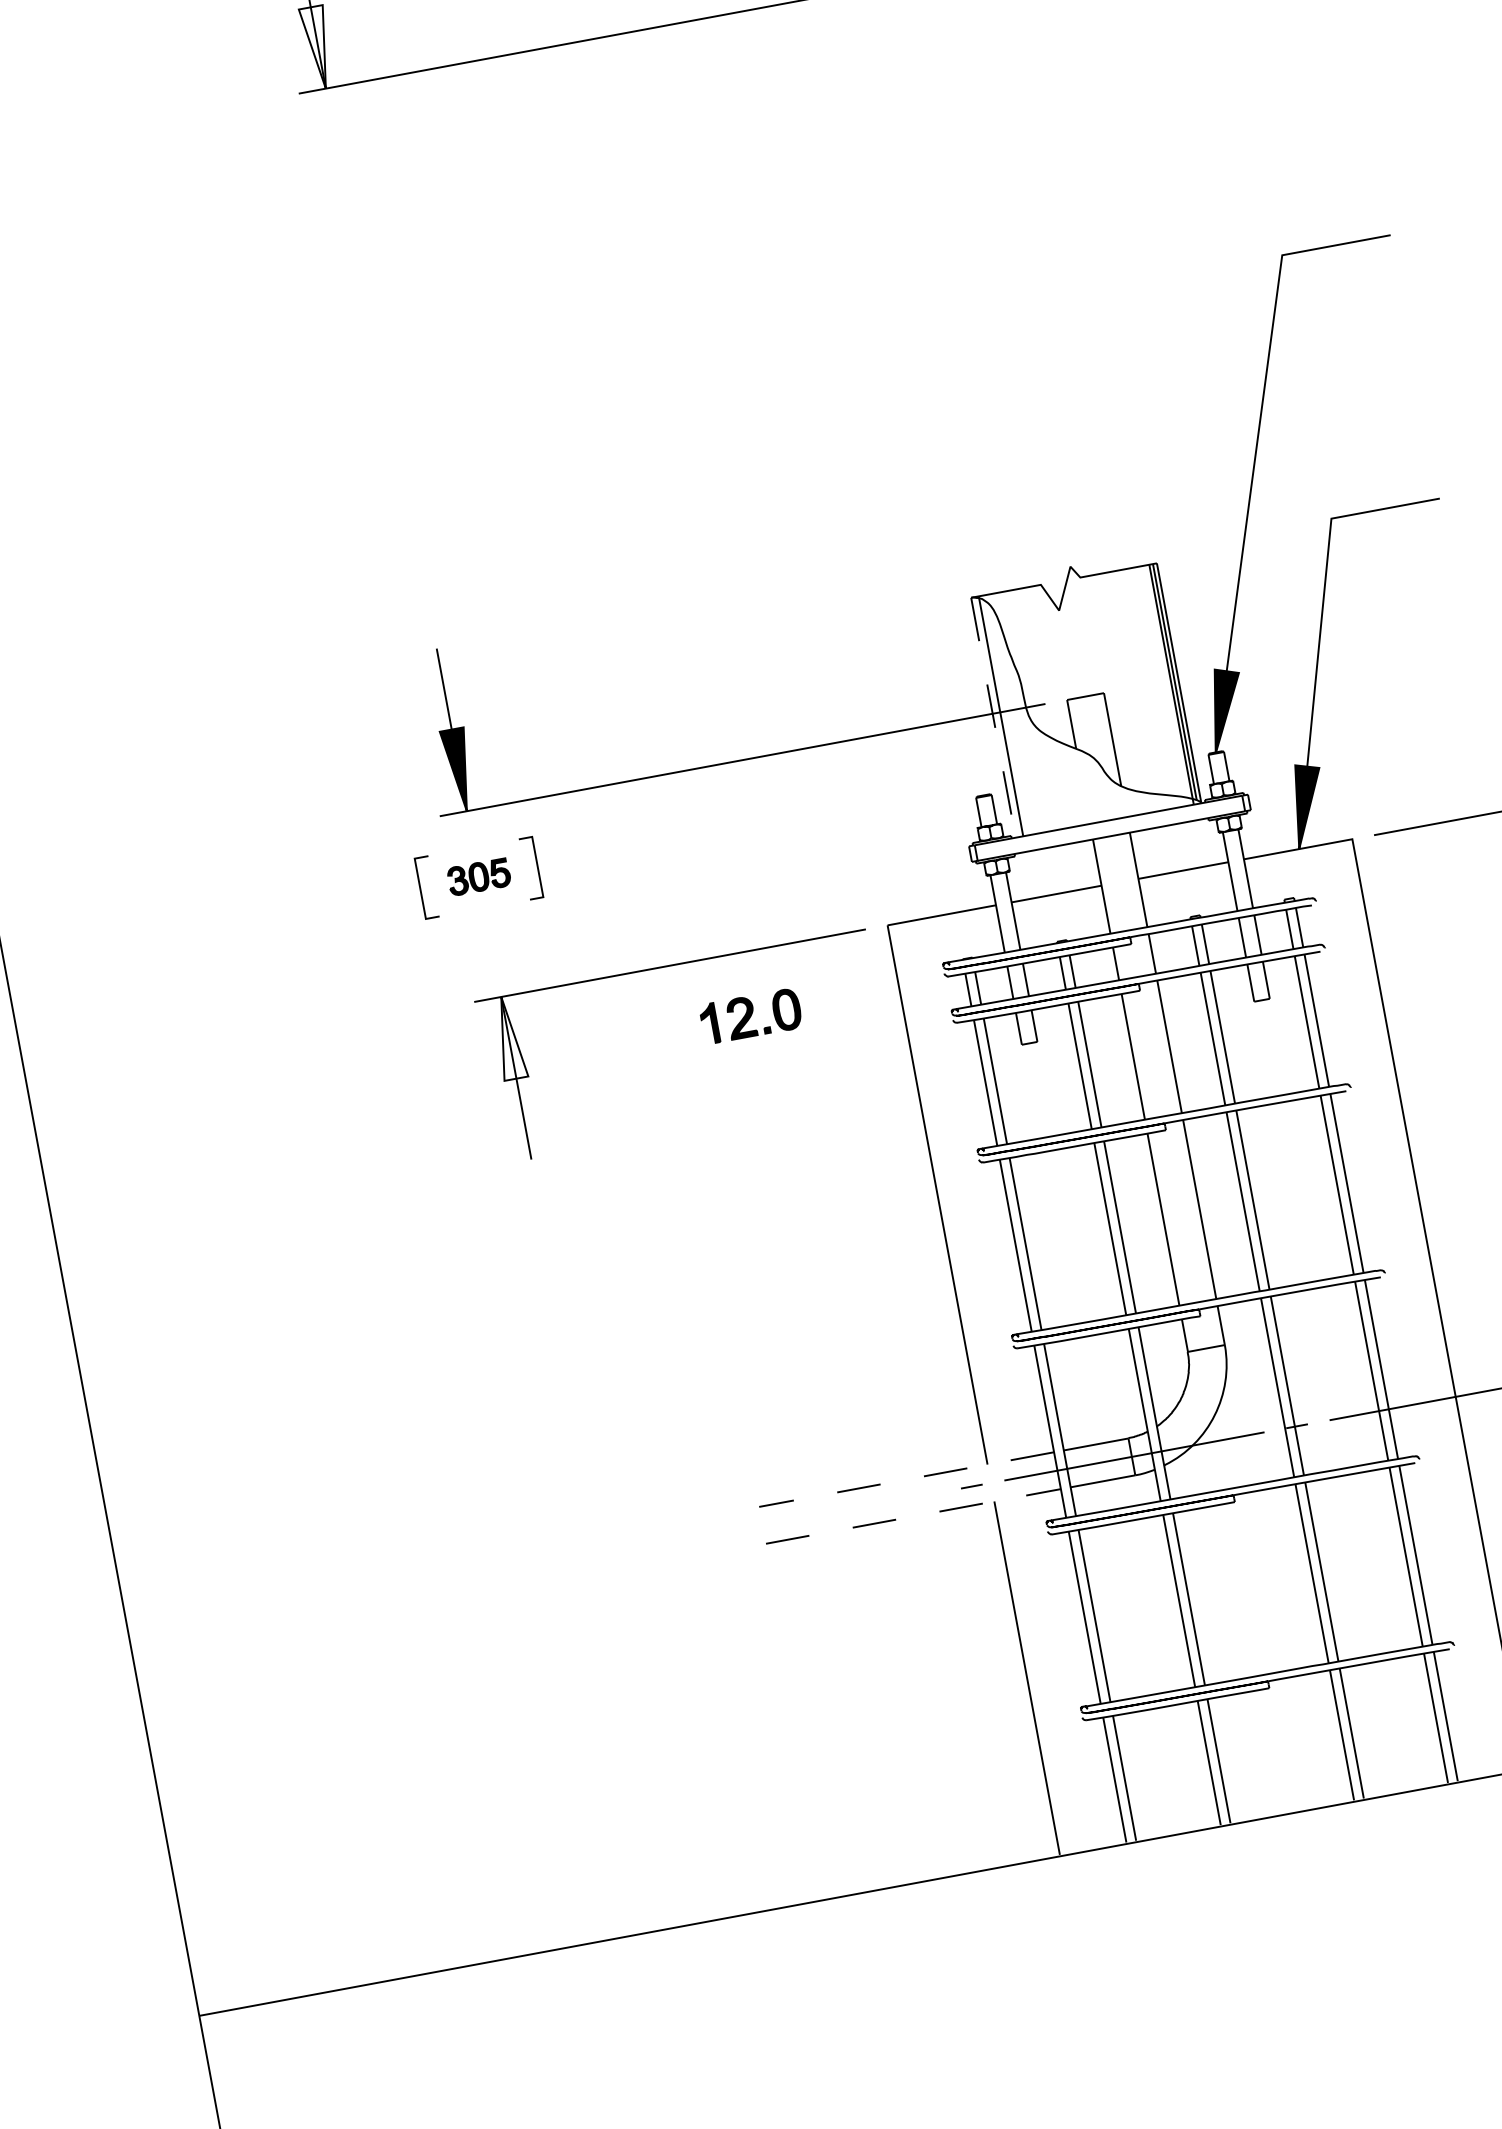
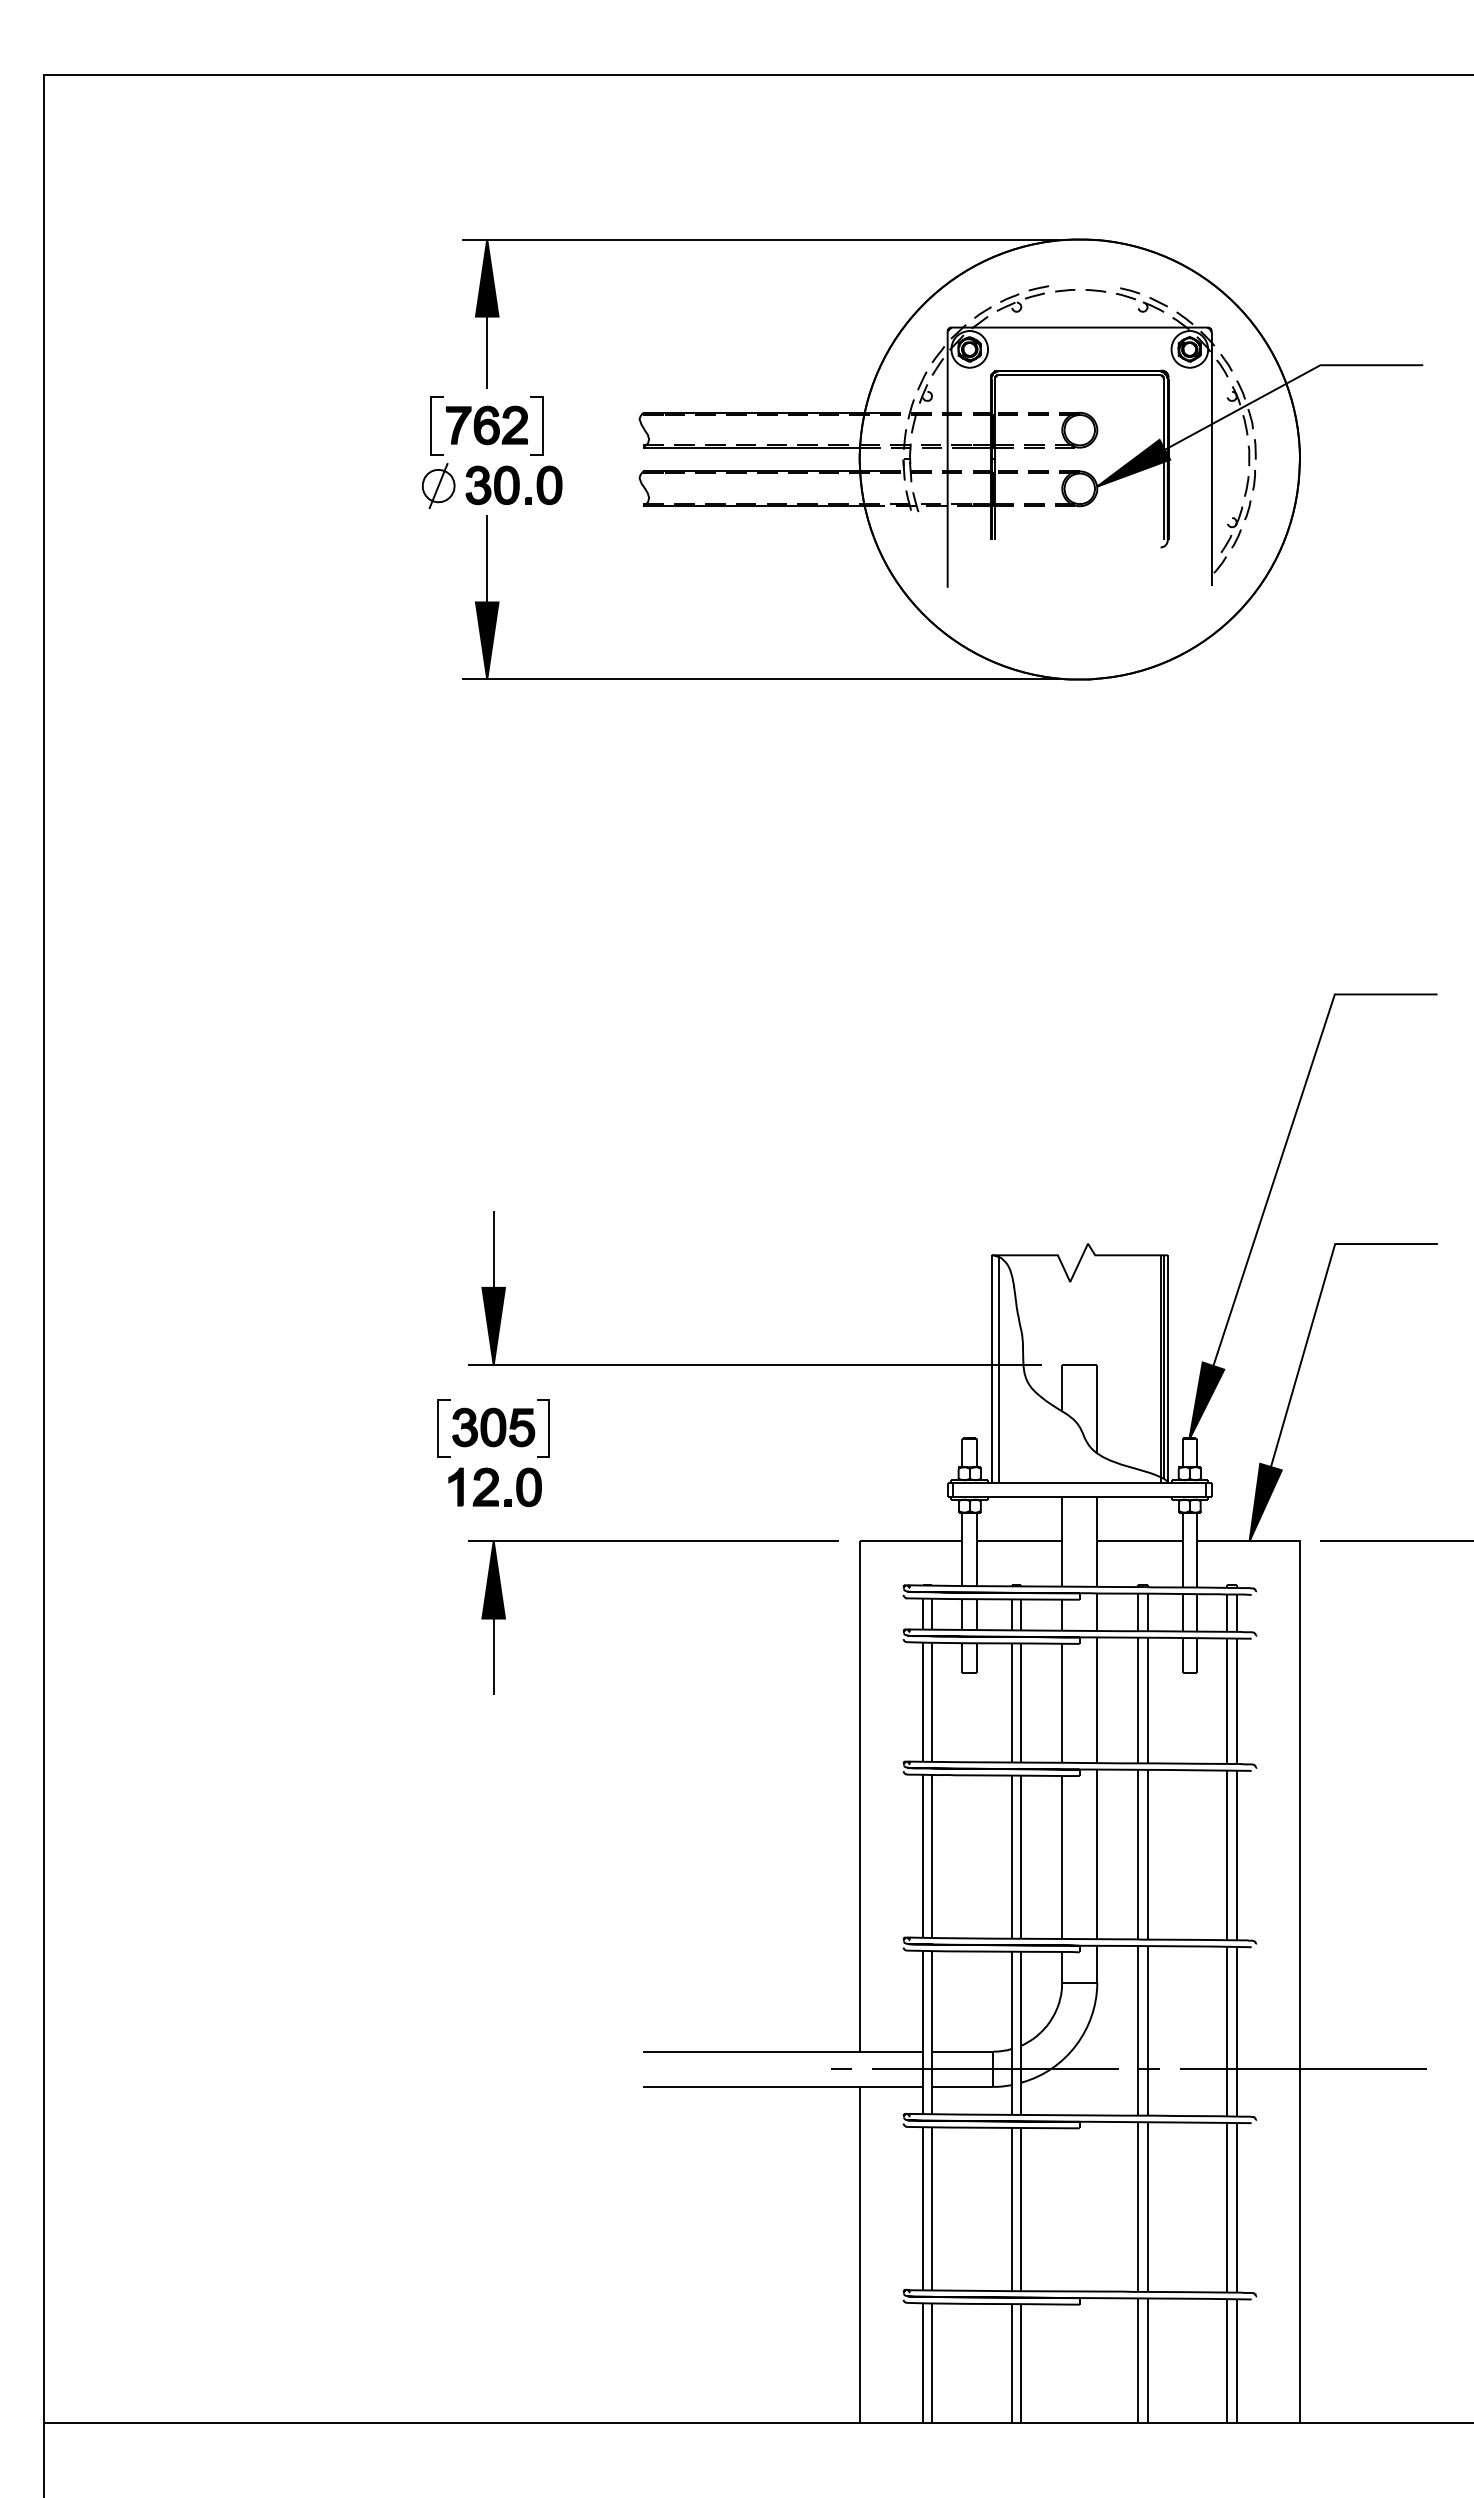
fill: (317, 47) -> (486, 640), added
line: (992, 717) -> (991, 1368), dashed -> solid
part: (478, 877) -> (493, 1427), size x1.43
part: (750, 1016) -> (494, 1487), moved
fill: (508, 1037) -> (493, 1579), added
line: (907, 1479) -> (783, 2051), dashed -> solid
line: (913, 1515) -> (783, 2086), dashed -> solid

